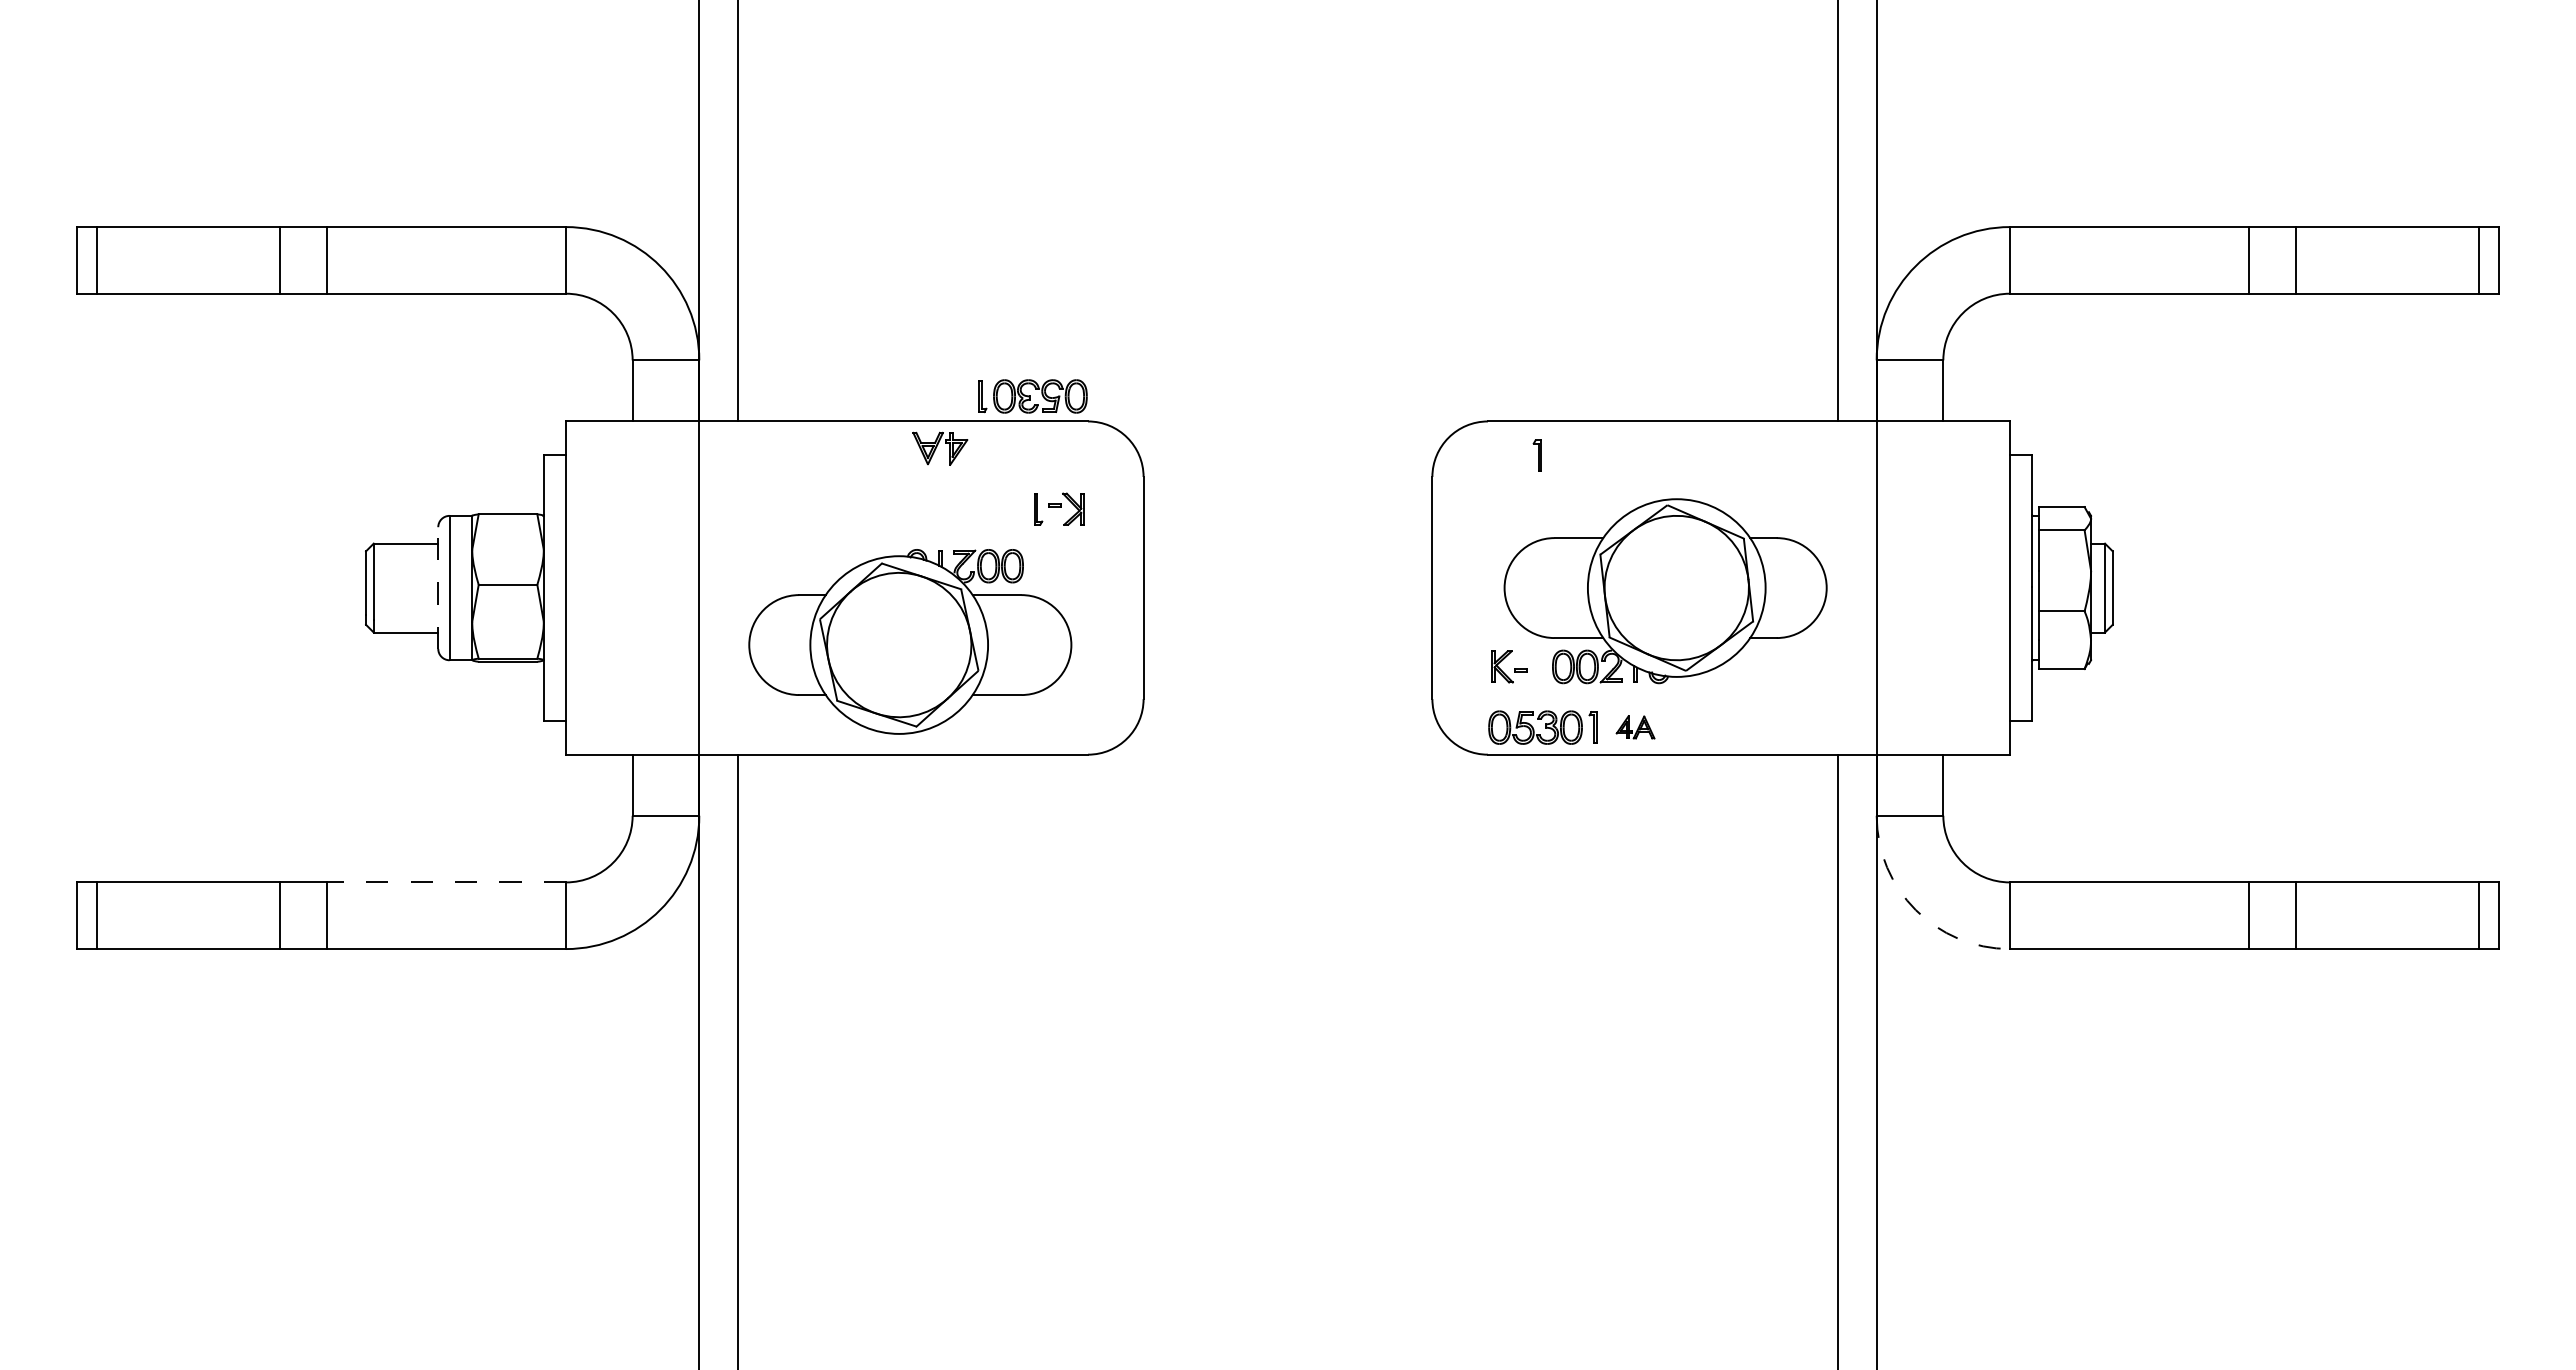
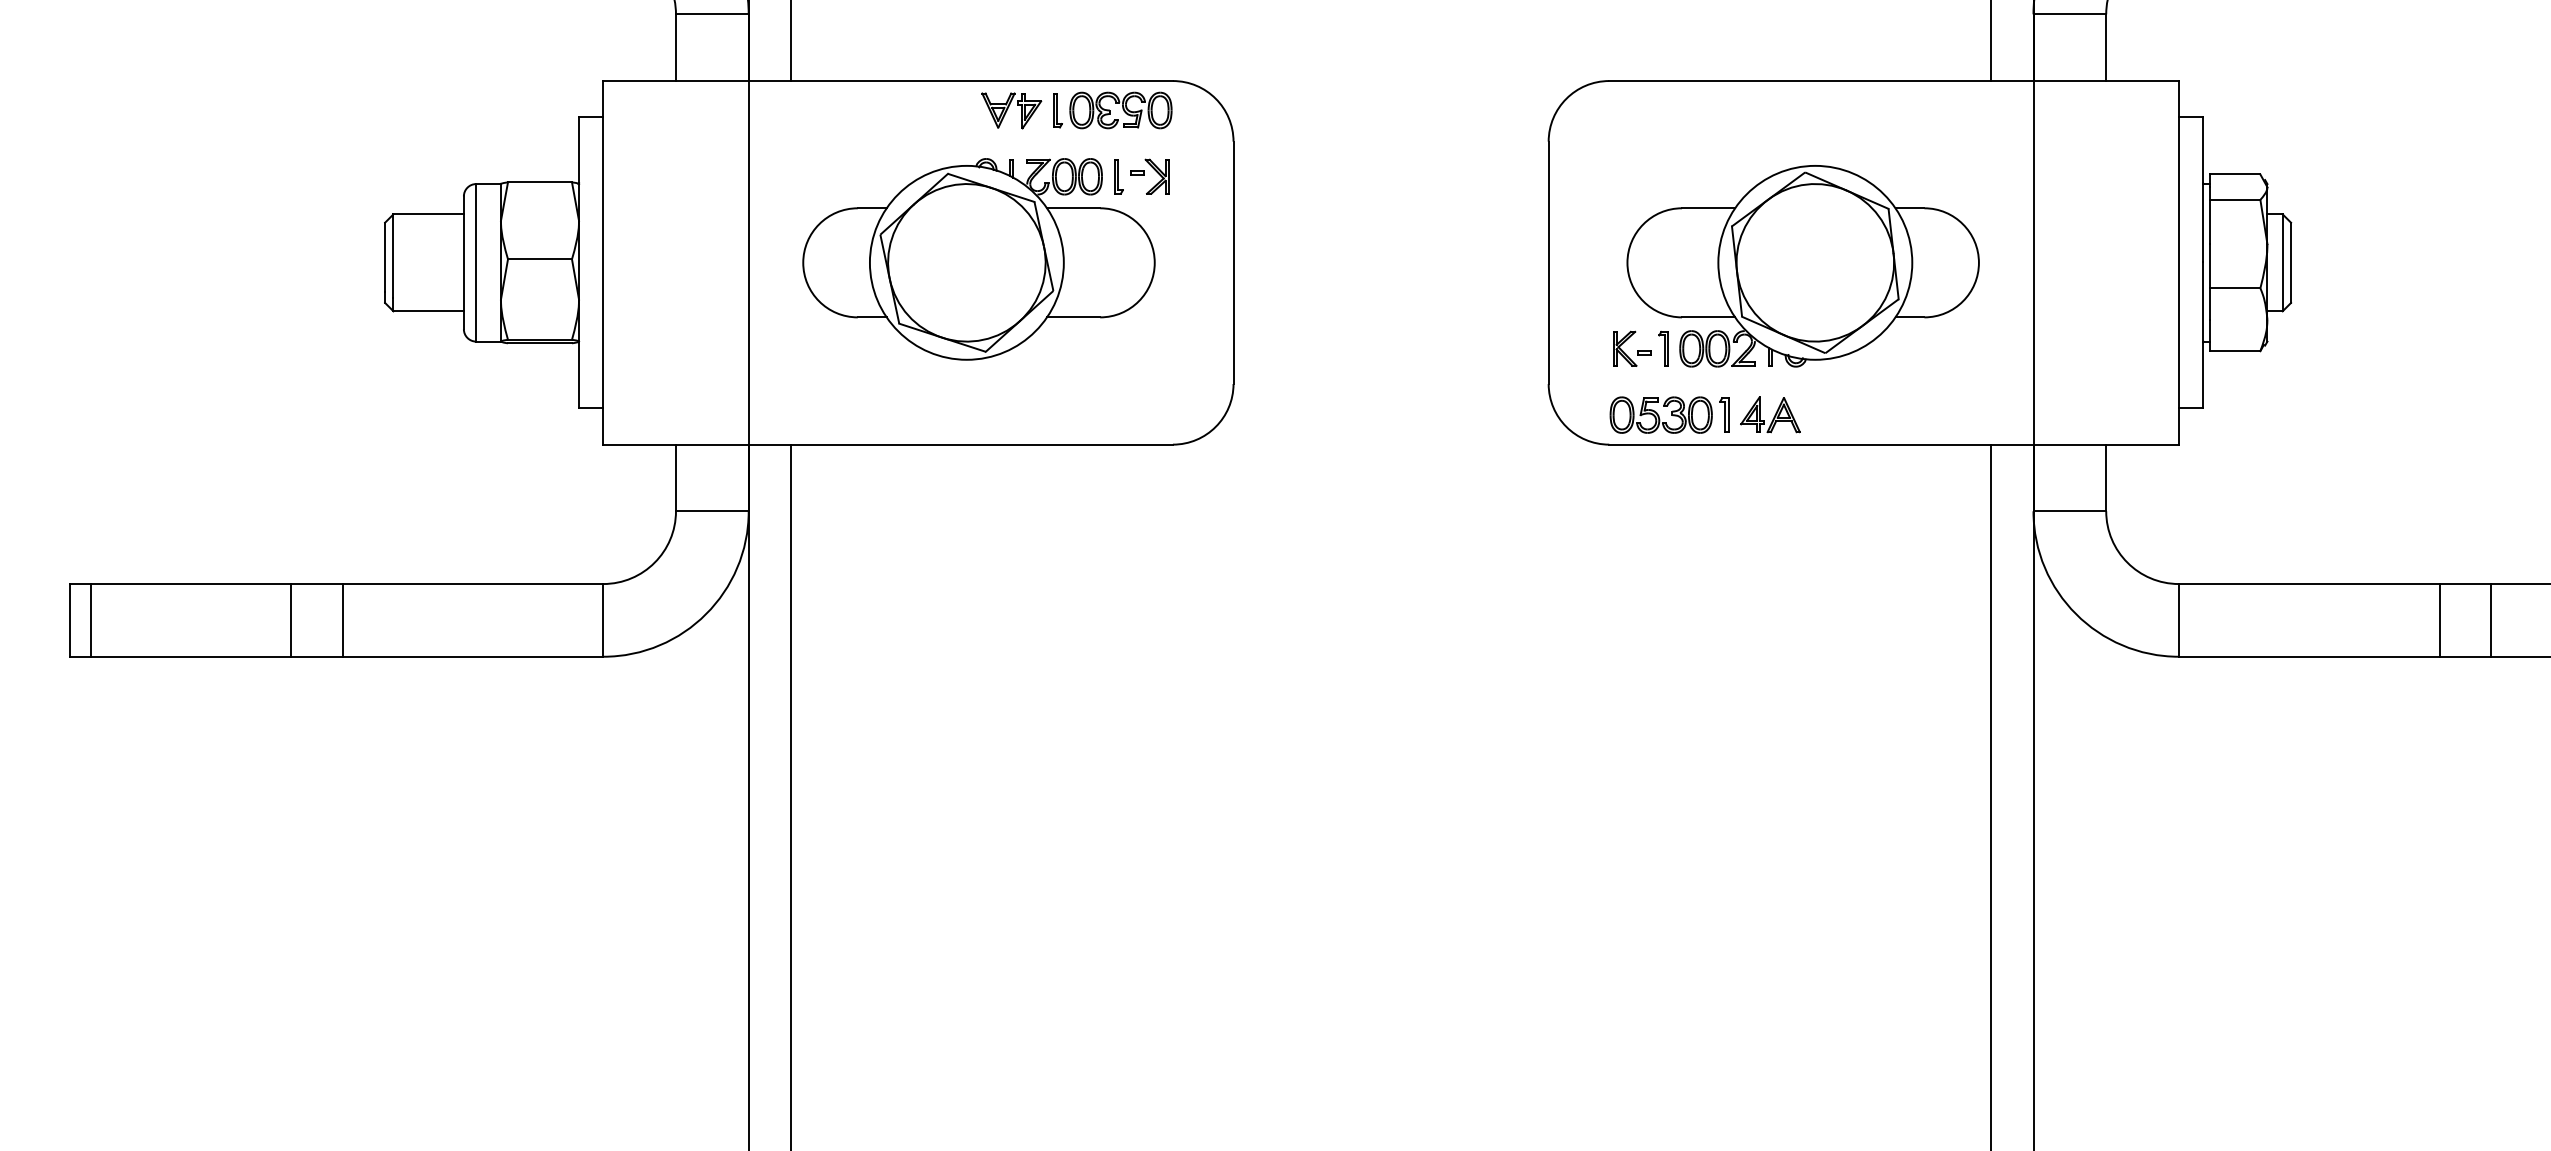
part: (1032, 396) -> (1112, 110), moved
part: (1536, 455) -> (1662, 348), moved
line: (438, 588) -> (464, 263), dashed -> solid
part: (910, 641) -> (979, 258), moved
part: (1635, 727) -> (1770, 414), size x1.43
line: (446, 882) -> (472, 584), dashed -> solid
arc: (1915, 910) -> (2075, 614), dashed -> solid

